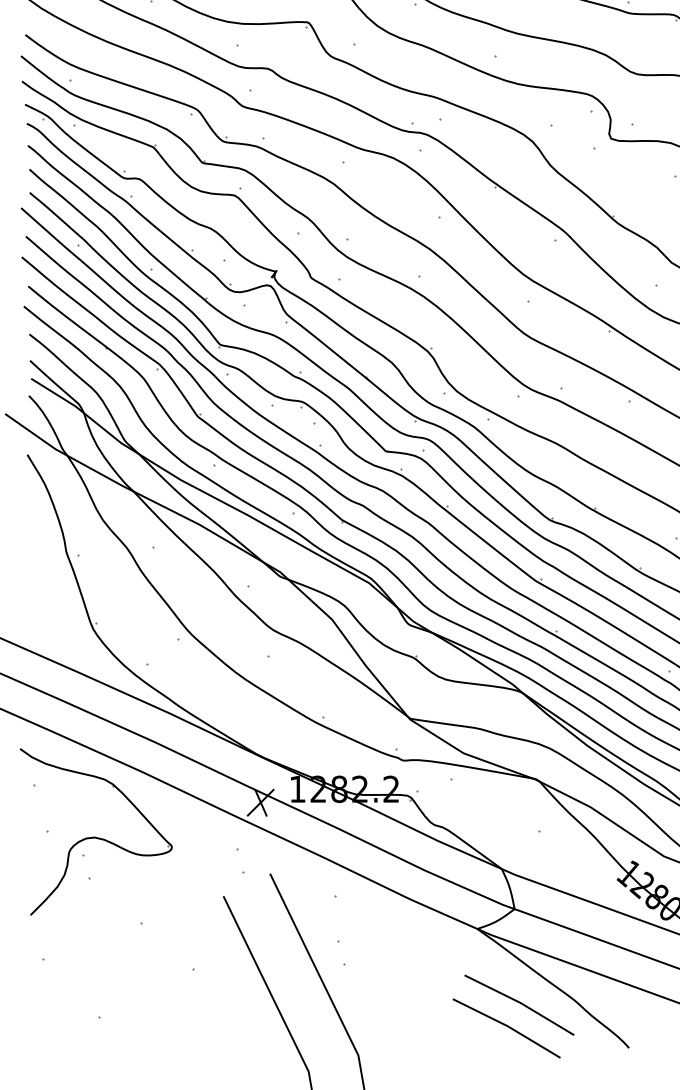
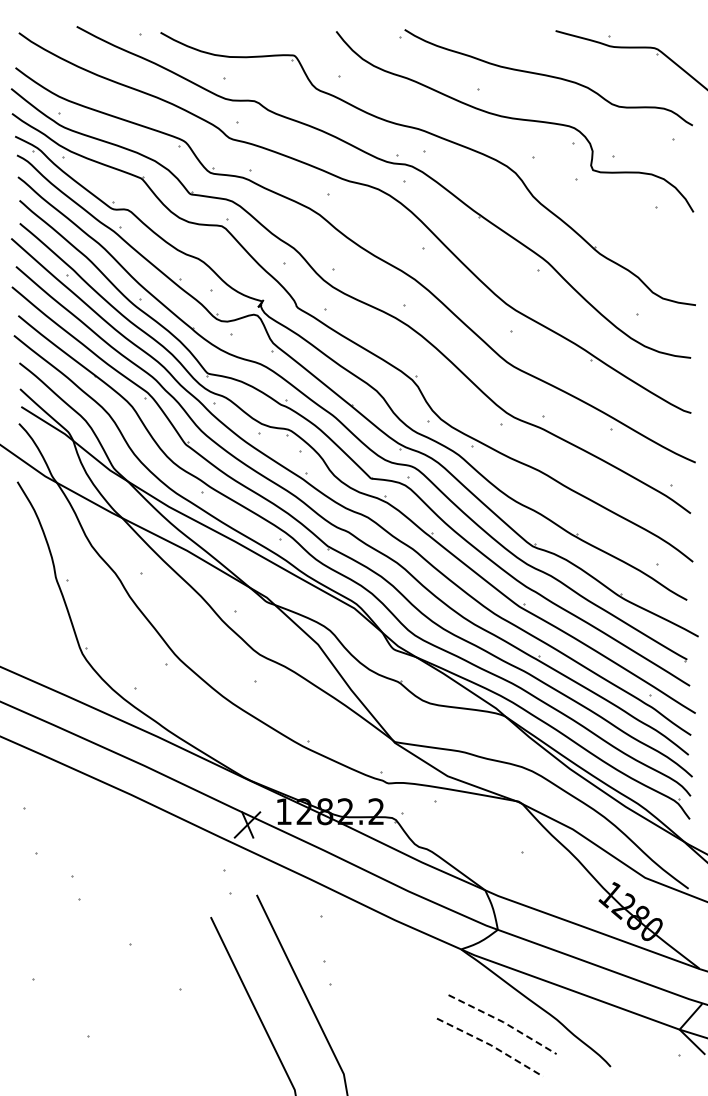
part: (96, 831) -> (85, 853), removed
line: (520, 1003) -> (503, 1022), solid -> dashed
line: (508, 1026) -> (491, 1045), solid -> dashed

